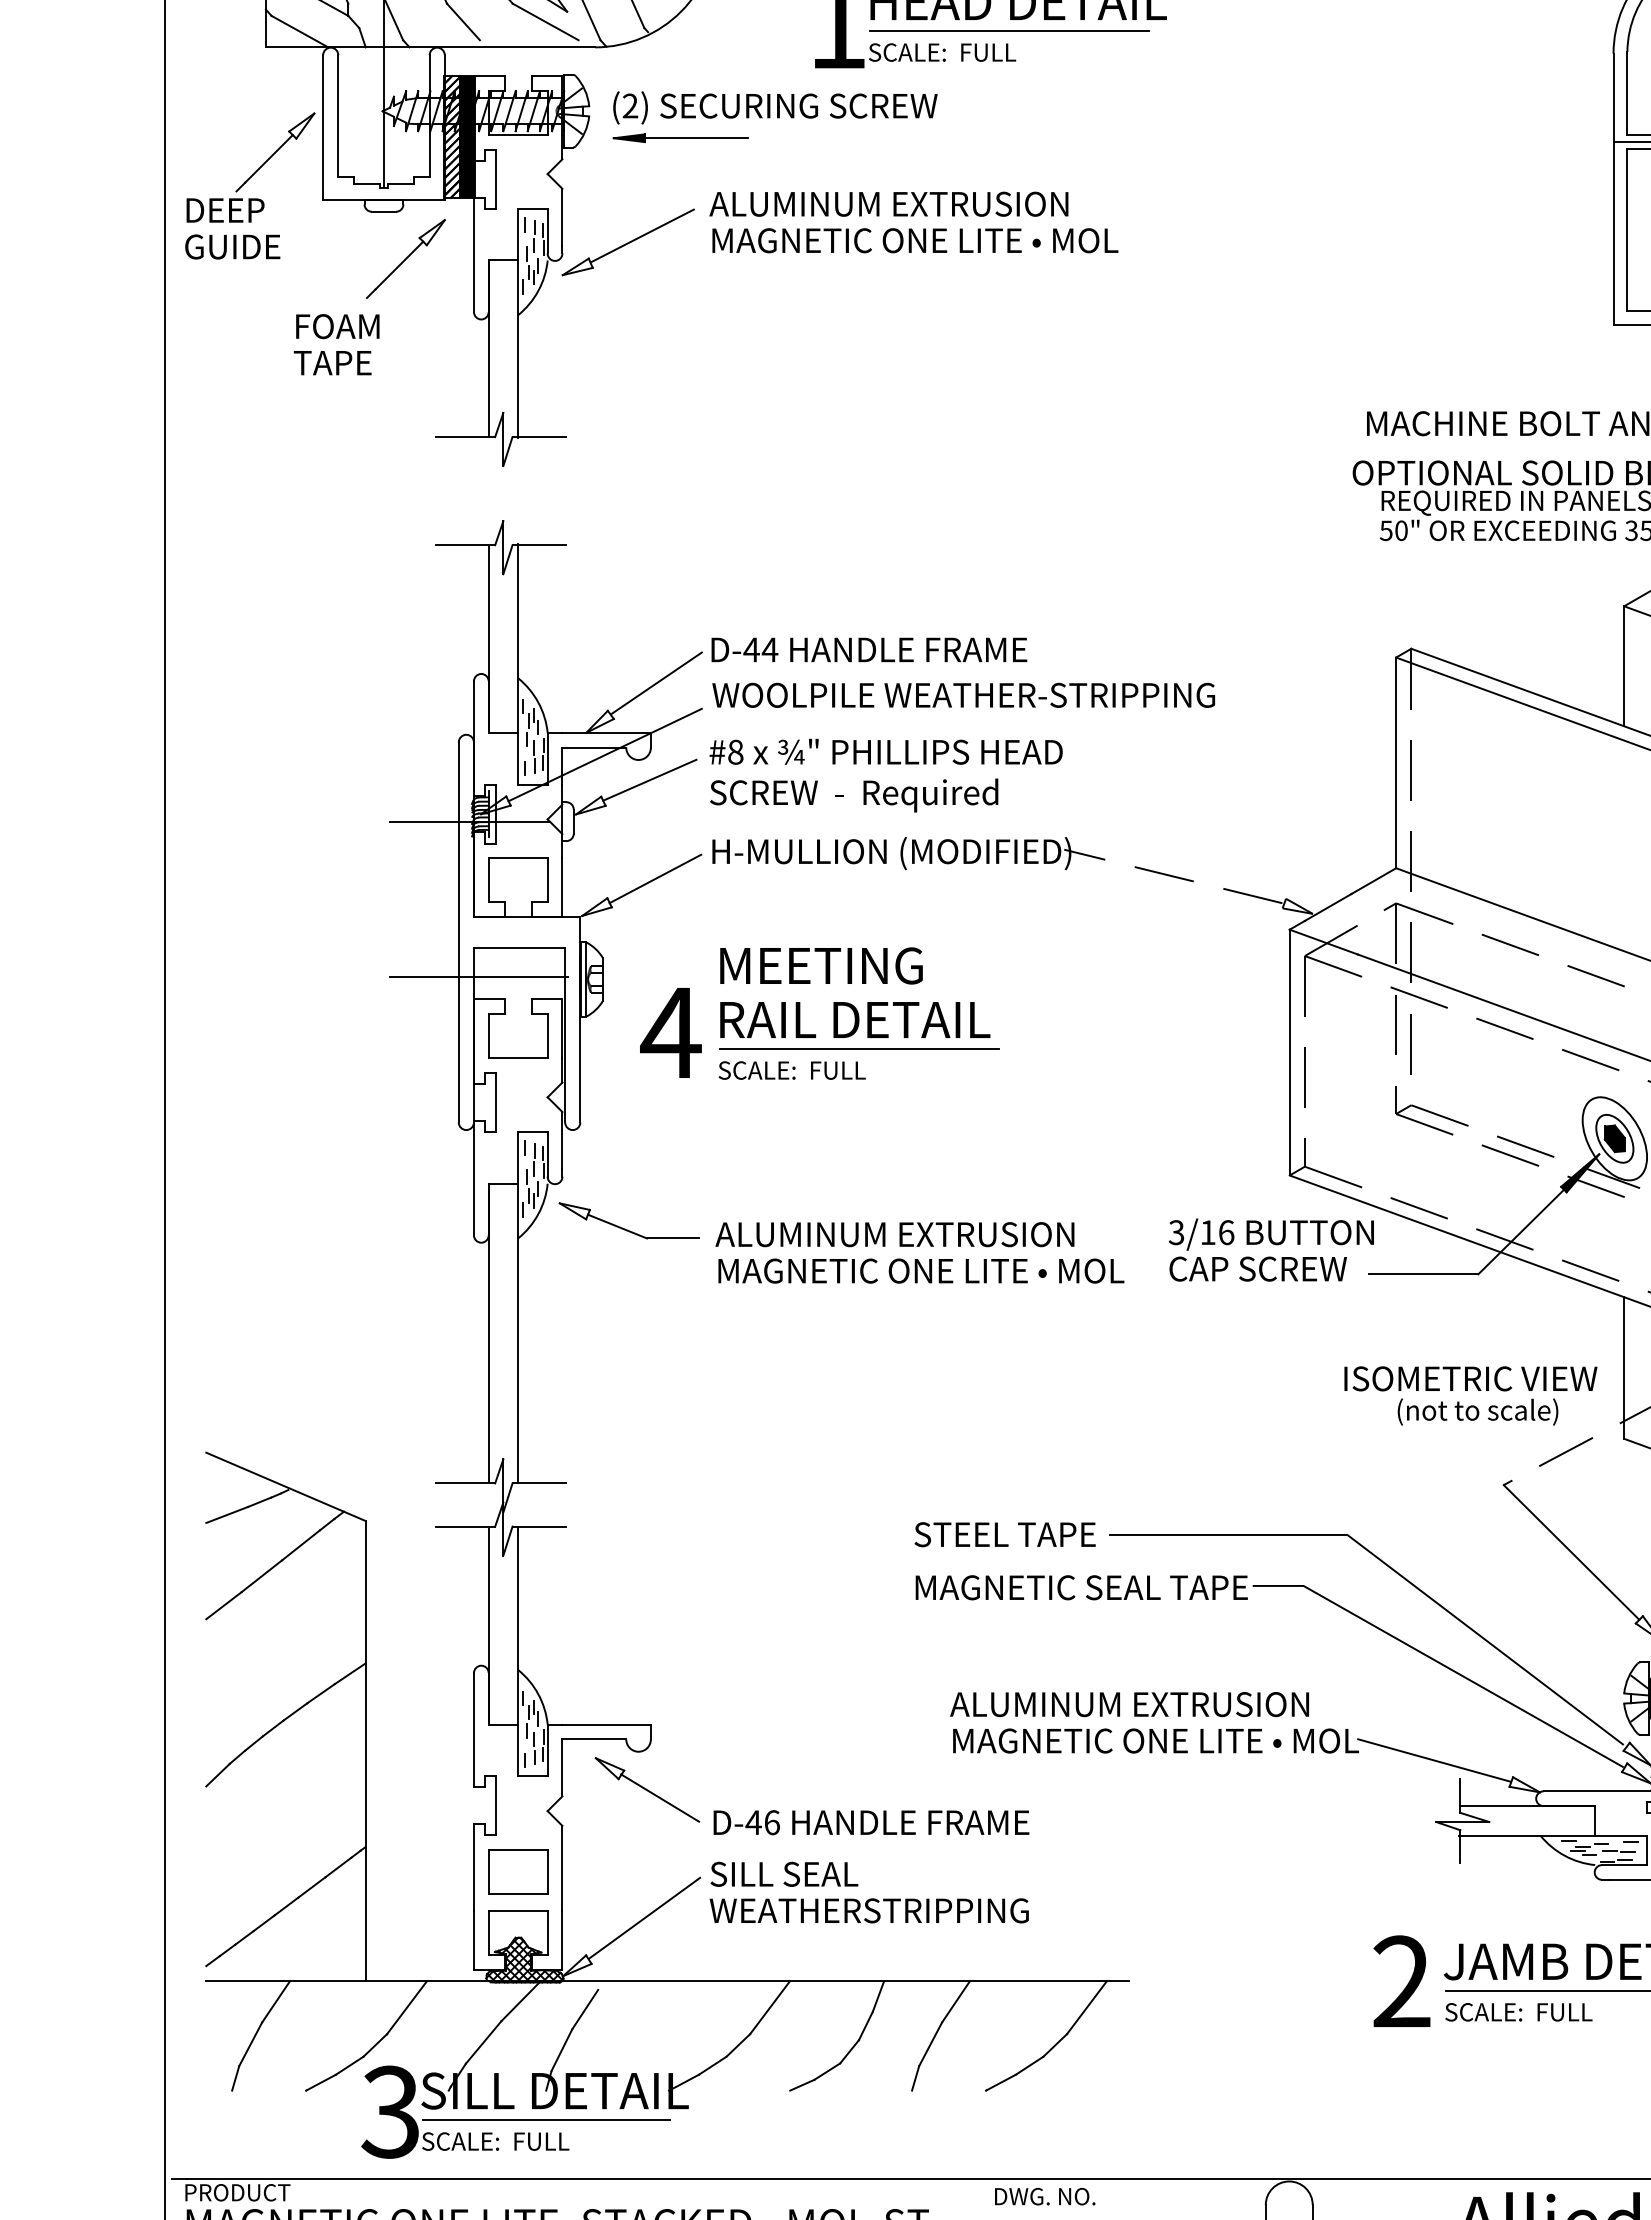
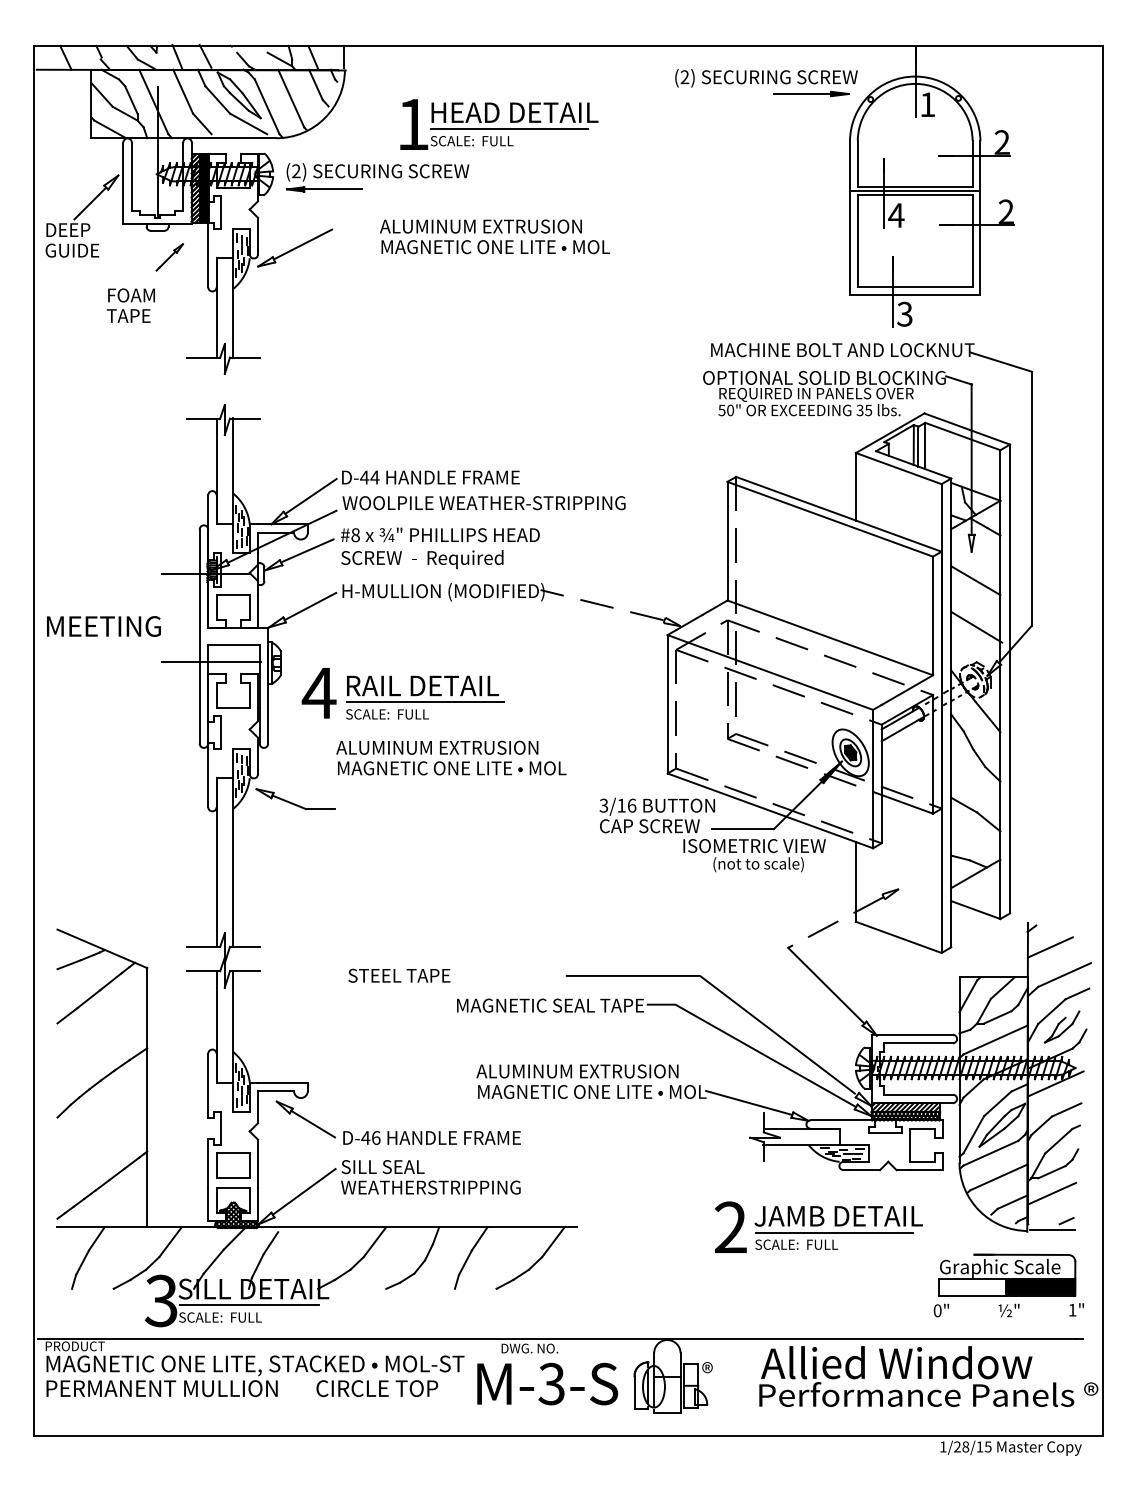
text: (914, 221) -> (495, 236), moved
part: (405, 259) -> (169, 257), size x0.6
text: (820, 965) -> (103, 626), moved
text: (920, 1251) -> (451, 757), moved
text: (1470, 1395) -> (754, 855), moved
text: (1005, 1534) -> (399, 975), moved

